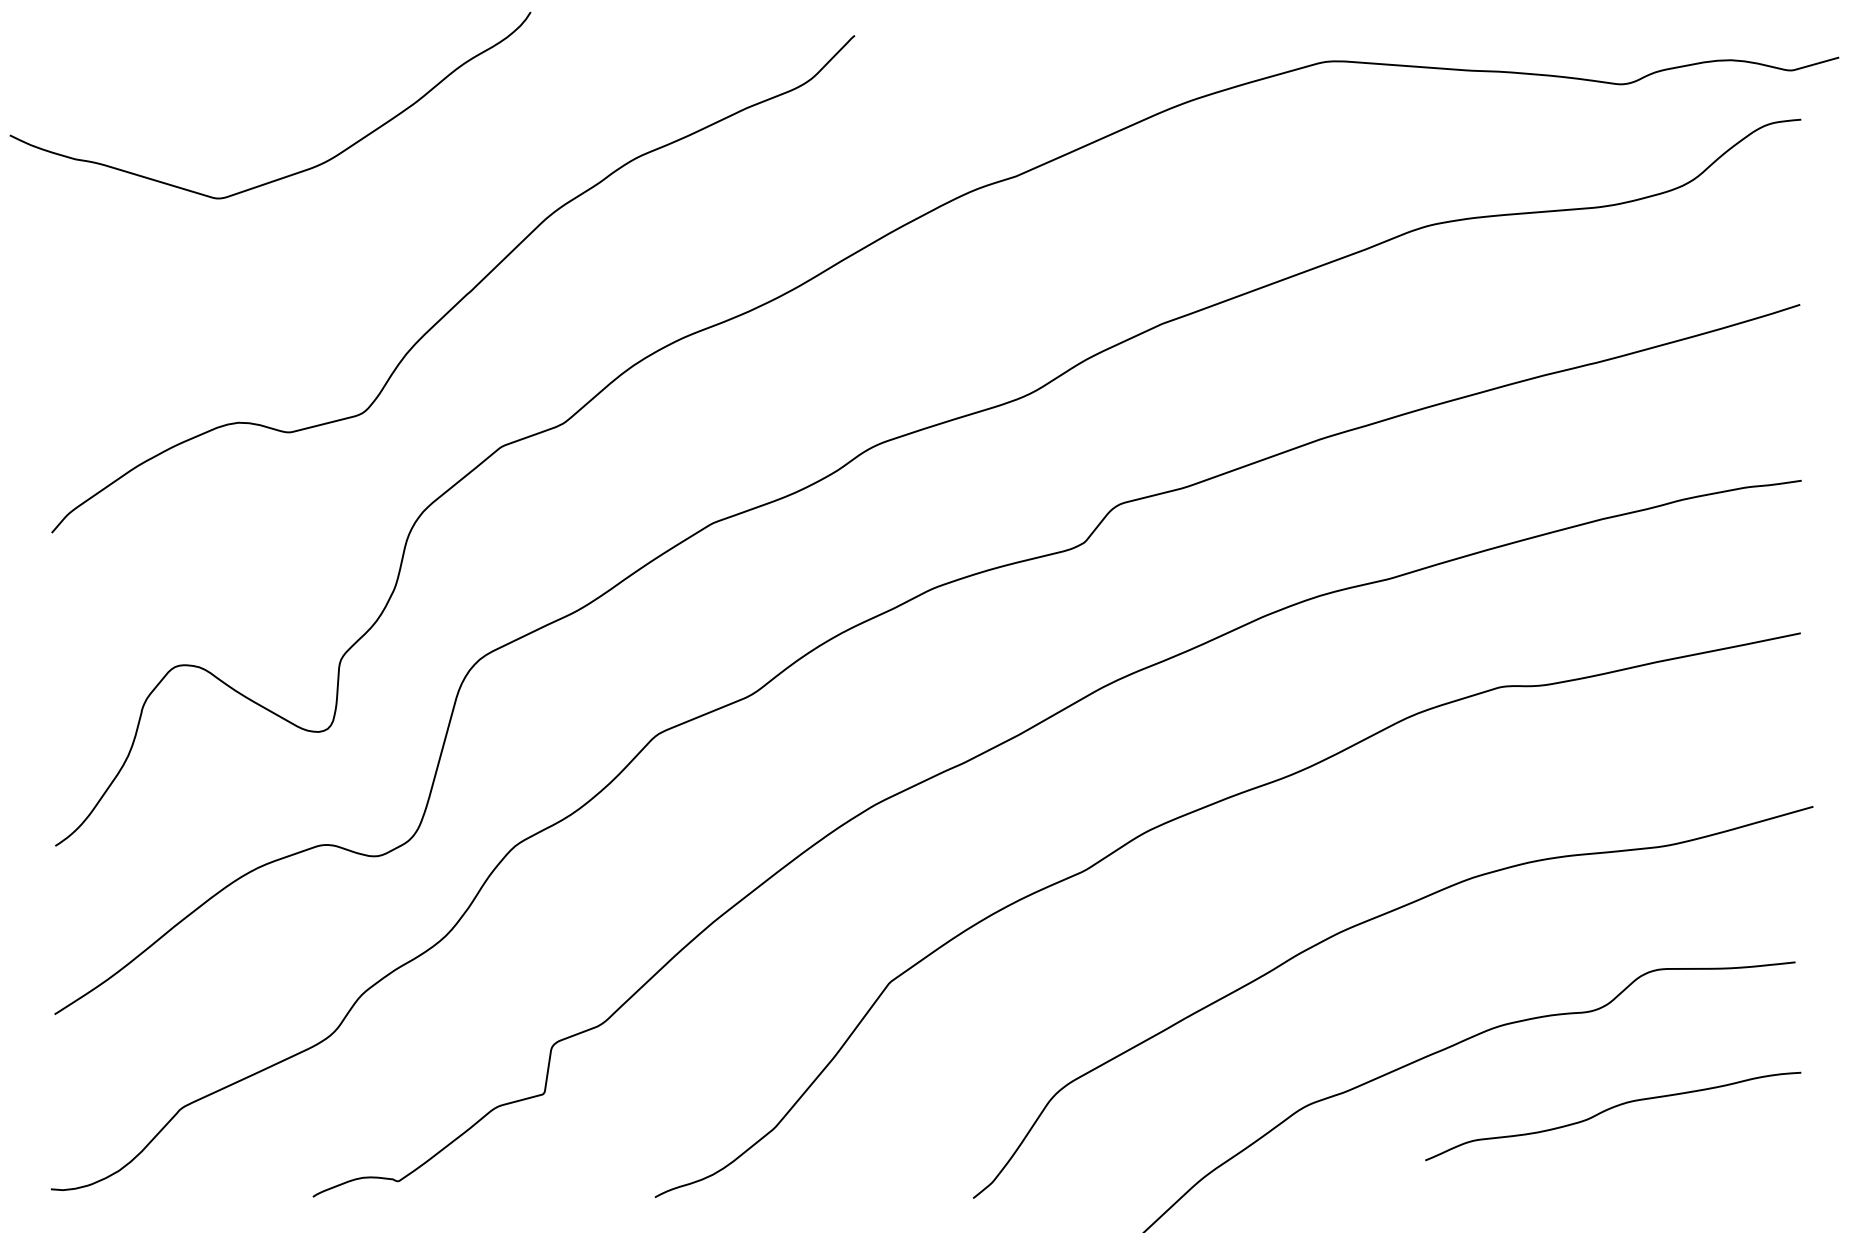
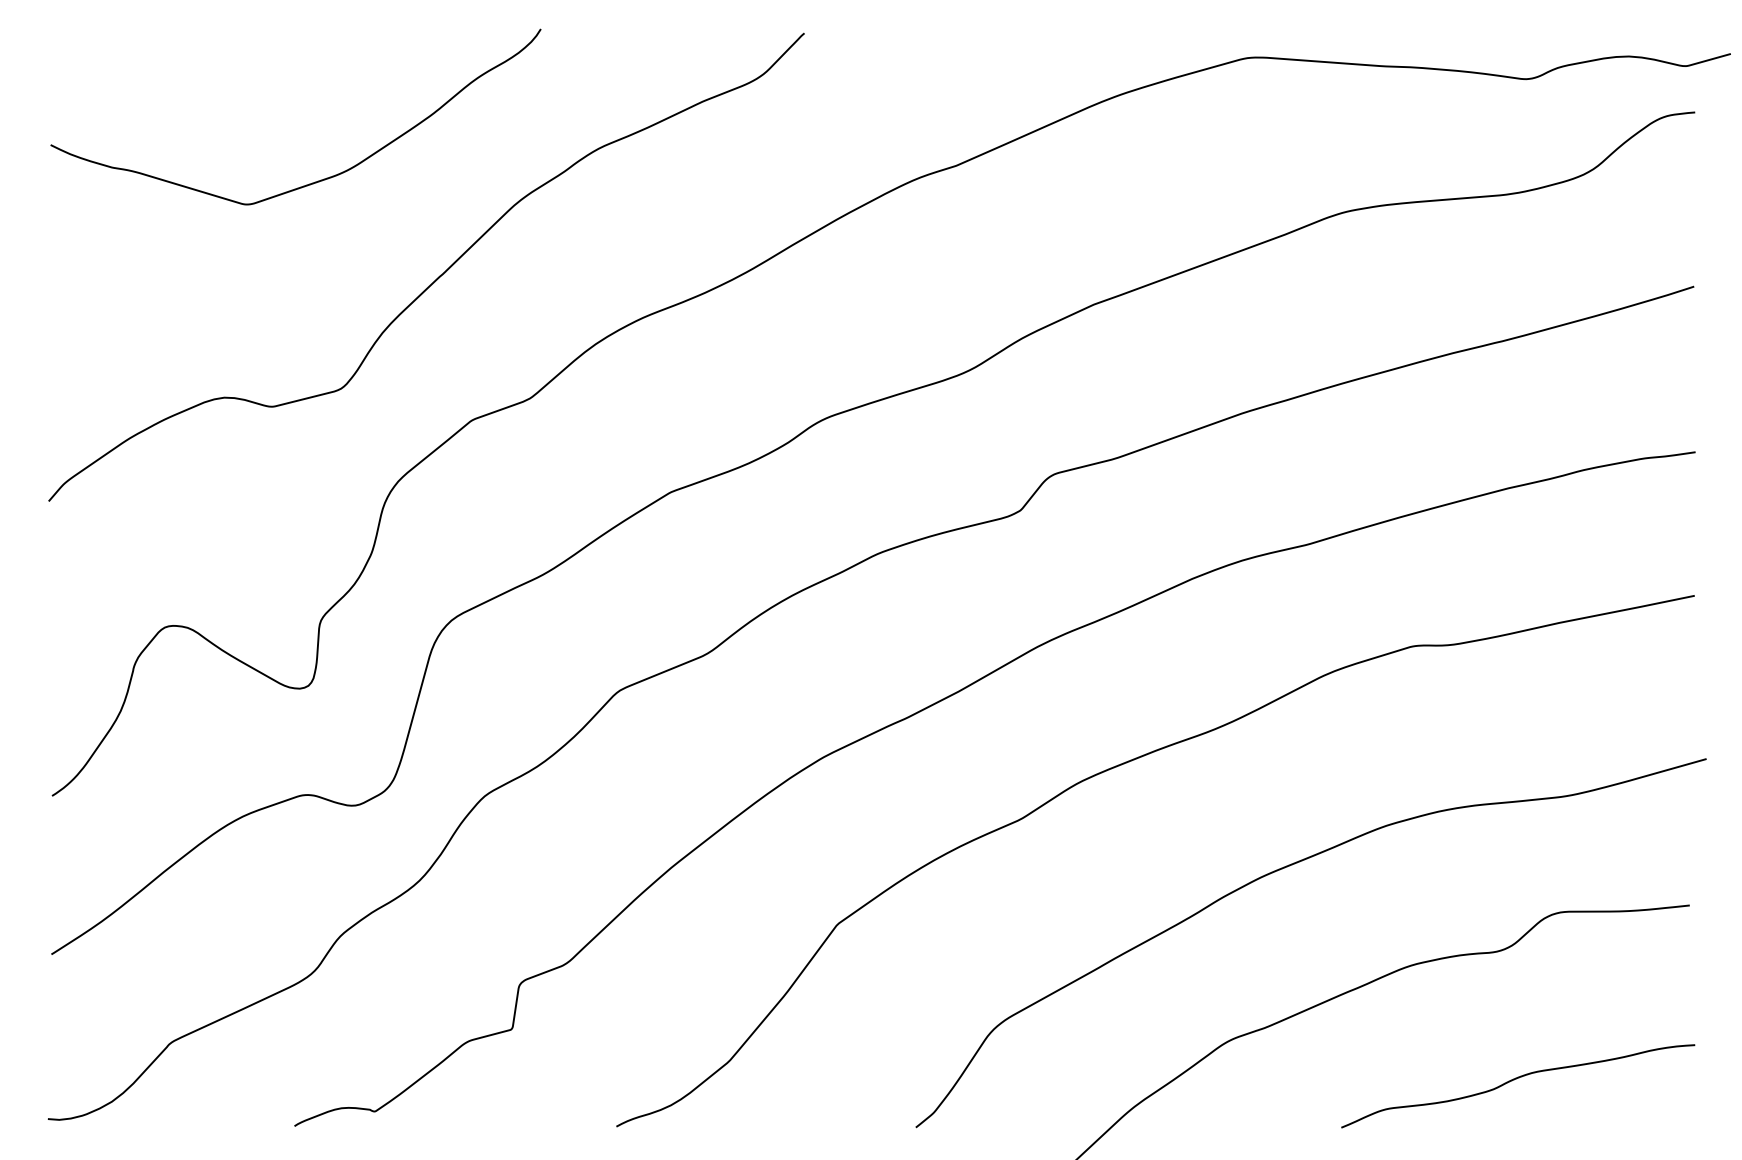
curve: (292, 173) -> (316, 180), moved
curve: (1610, 1109) -> (1515, 1079), moved

